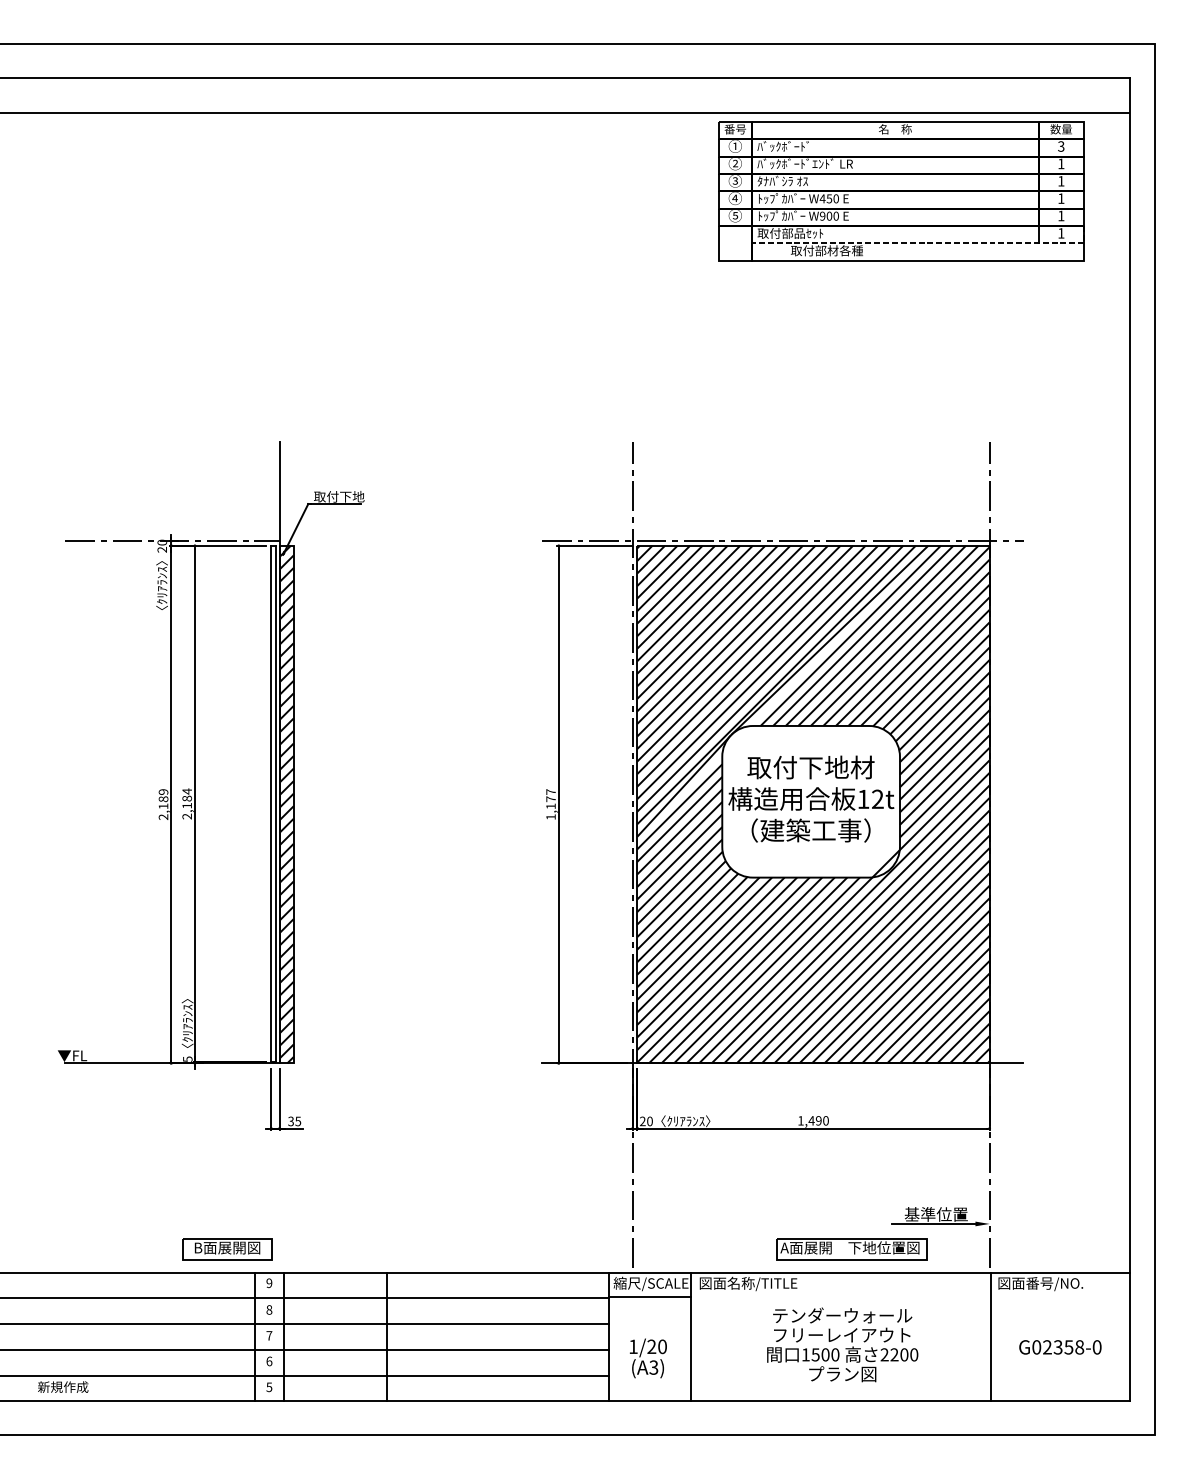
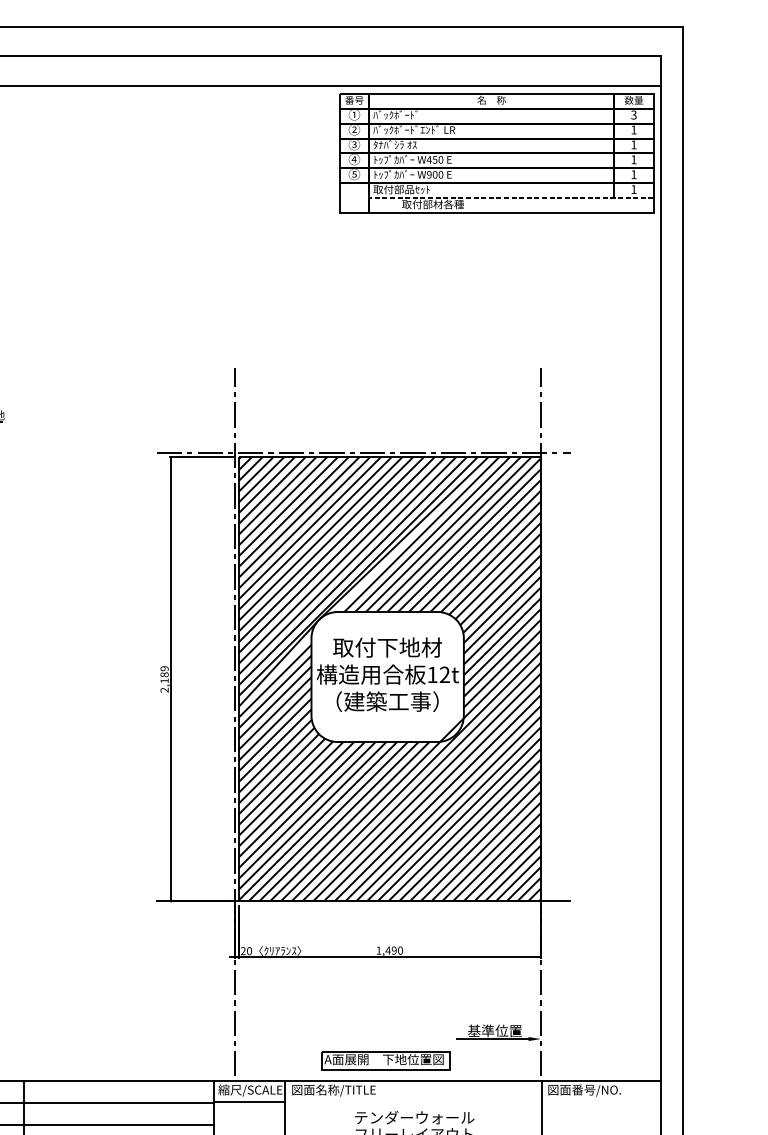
part: (901, 191) -> (496, 153), moved
text: (550, 804) -> (164, 679), 1,177 -> 2,189
part: (851, 1249) -> (385, 1060), moved

